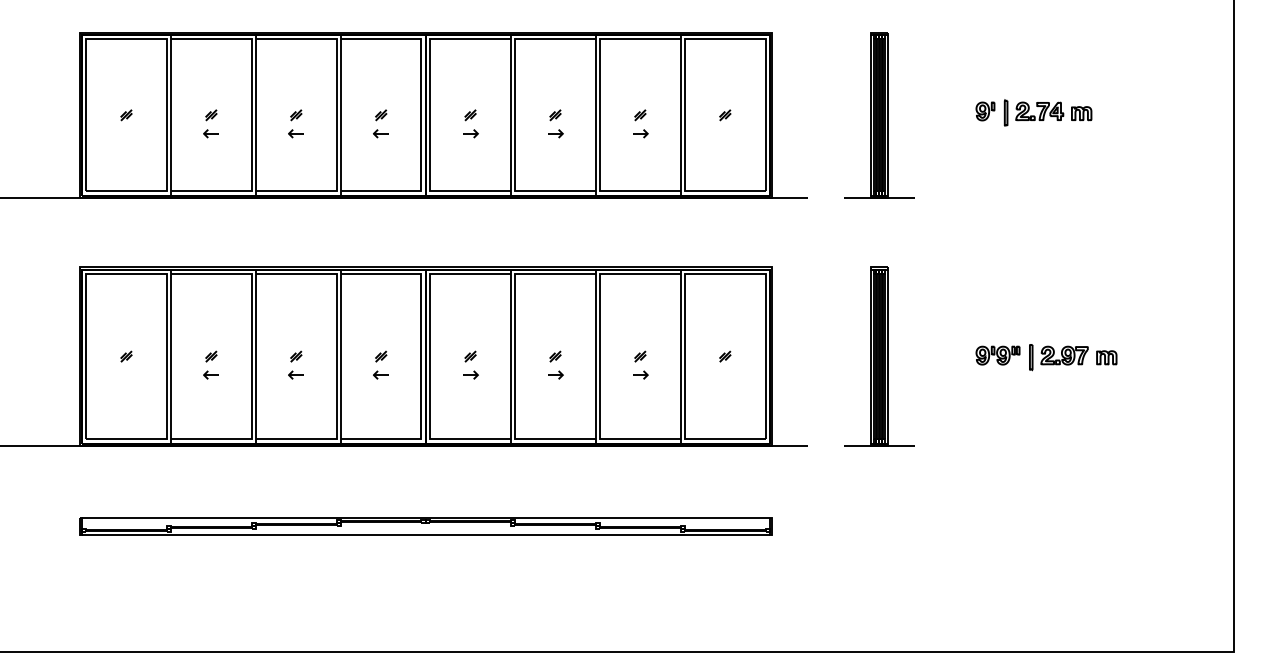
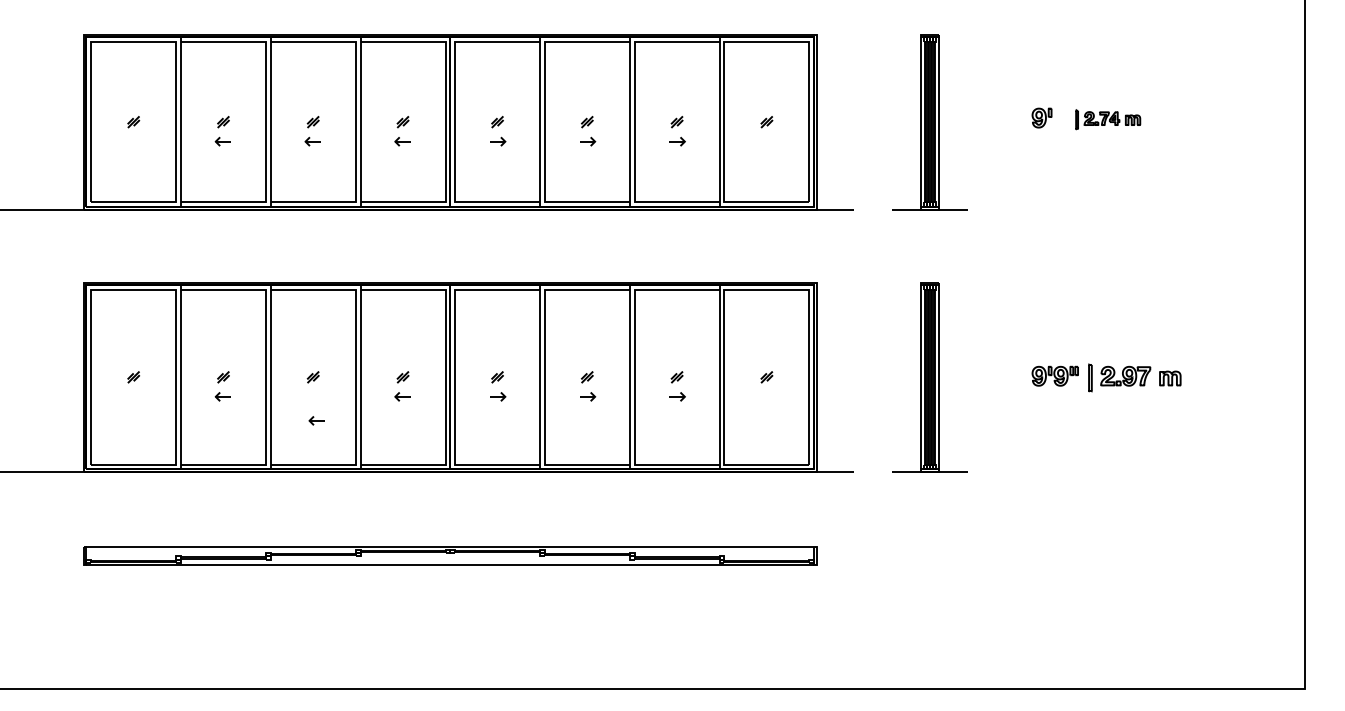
part: (1047, 112) -> (1107, 119), size x0.7
part: (295, 374) -> (316, 420), moved

